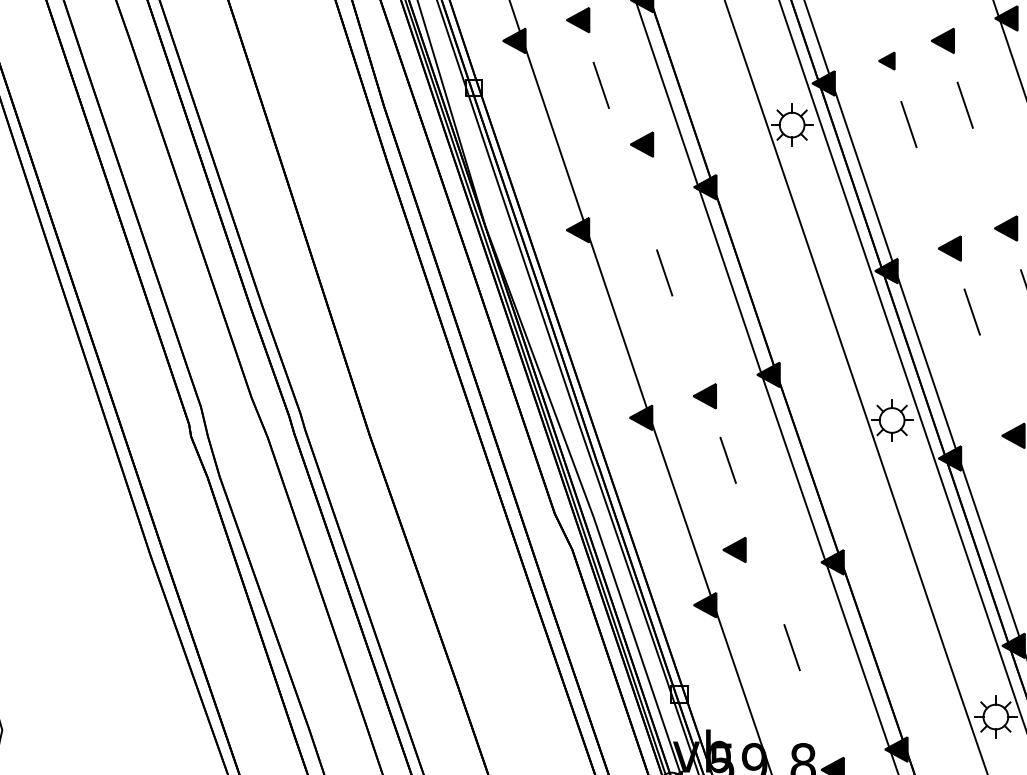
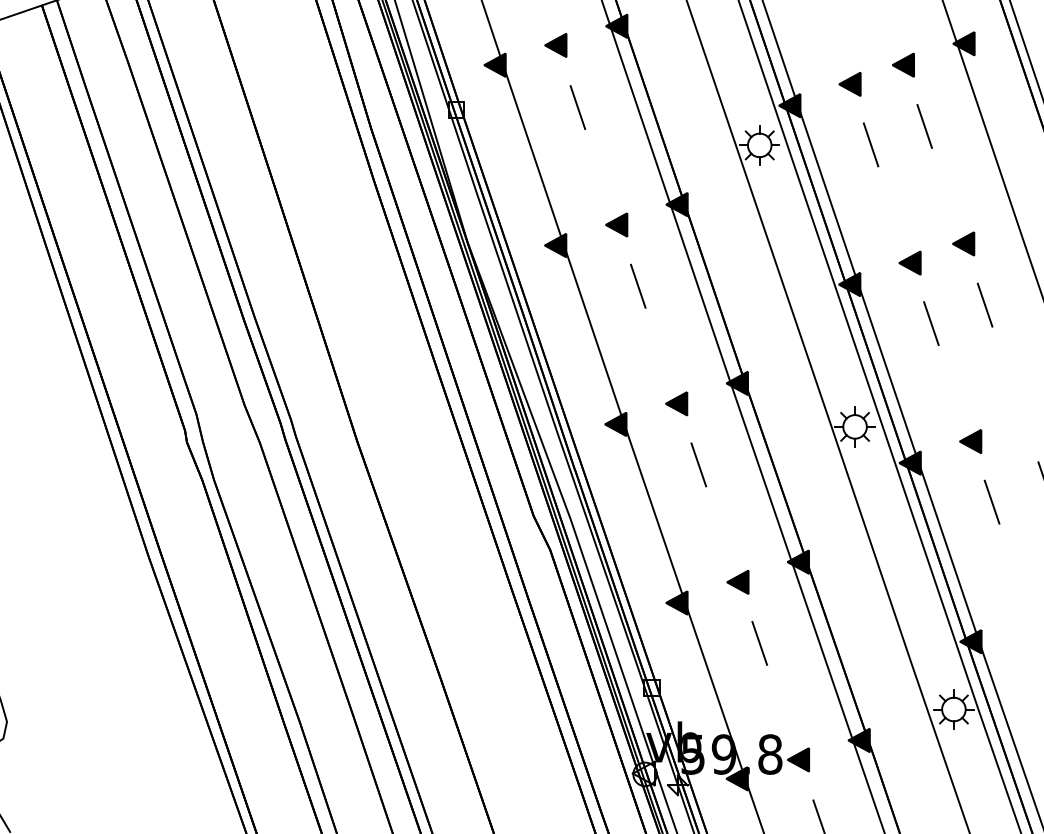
part: (886, 61) -> (849, 84), size x1.43
part: (641, 144) -> (616, 224), moved
part: (734, 550) -> (737, 582), moved

